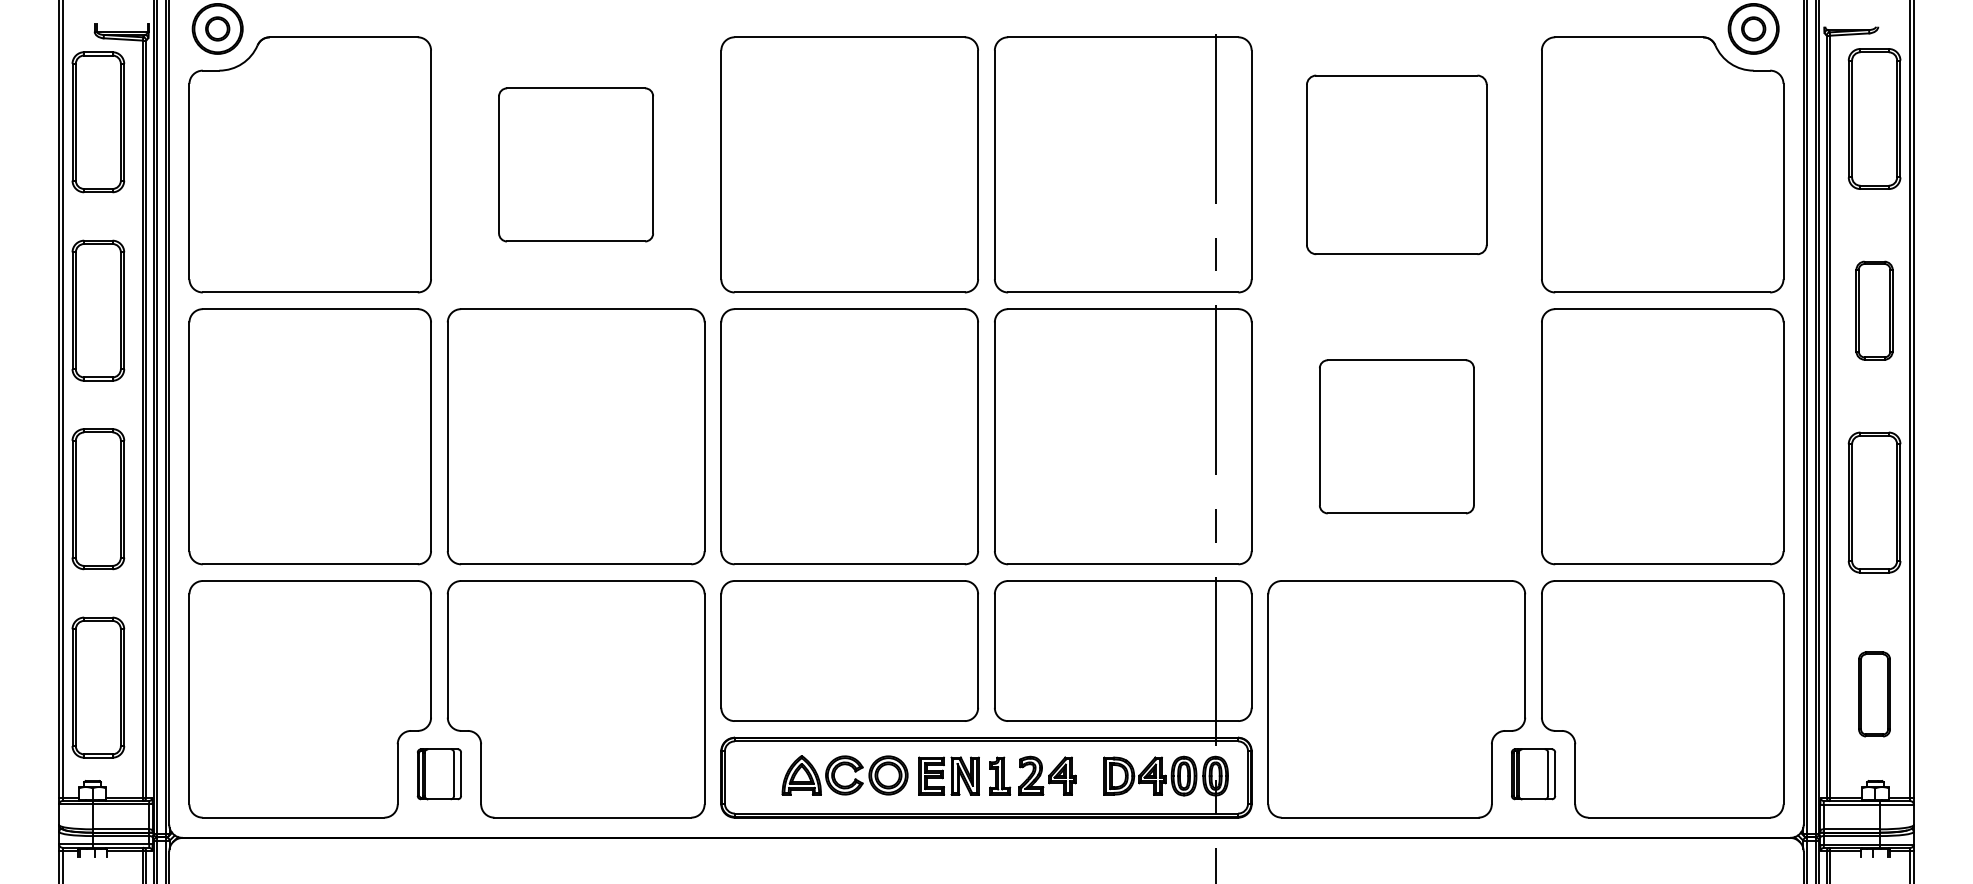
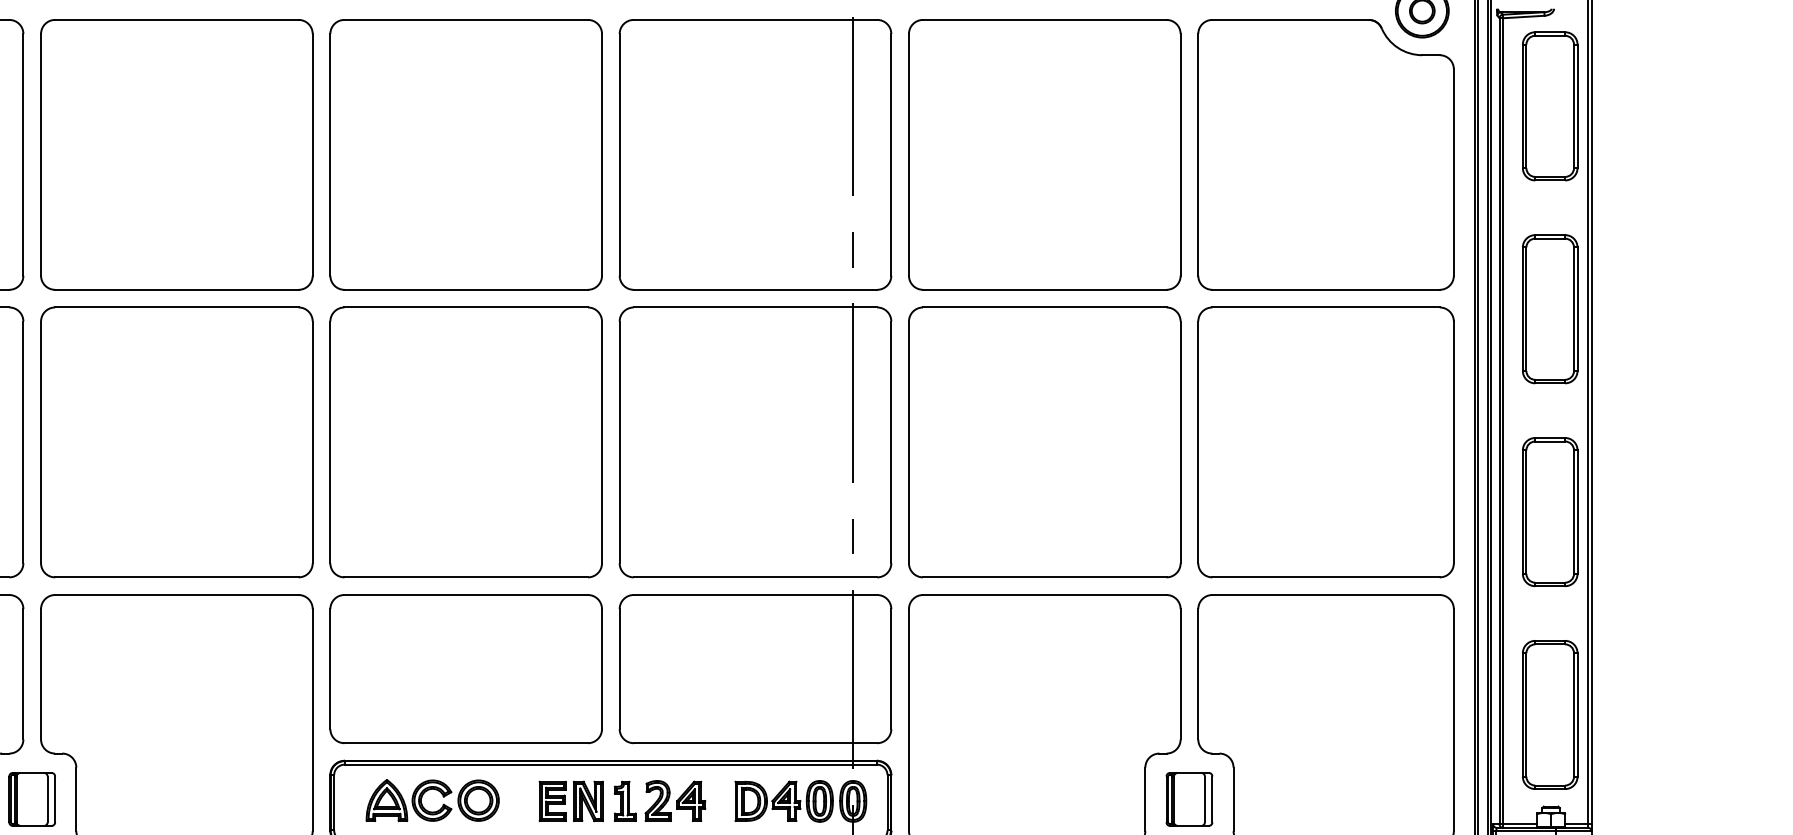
part: (575, 164) -> (176, 154), size x1.67
part: (1396, 164) -> (1044, 154), size x1.43
part: (1874, 310) -> (1550, 308), size x1.43
part: (1396, 436) -> (1044, 442), size x1.67
part: (1874, 694) -> (1550, 715), size x1.67
part: (836, 770) -> (423, 795), moved

